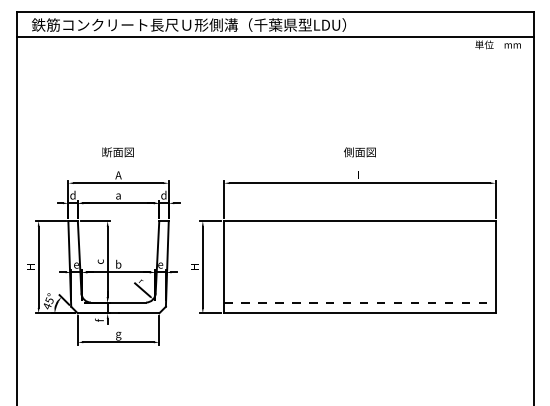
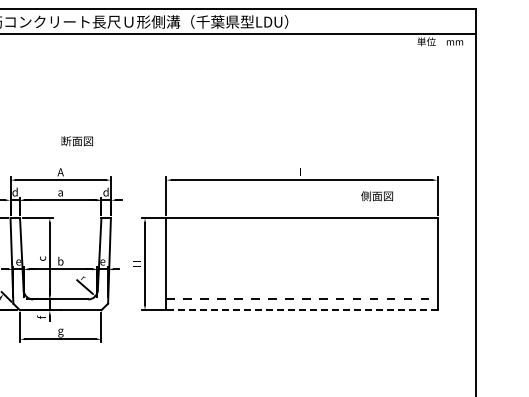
text: (117, 152) -> (76, 141), moved
text: (359, 152) -> (376, 196), moved
line: (359, 313) -> (301, 310), solid -> dashed

